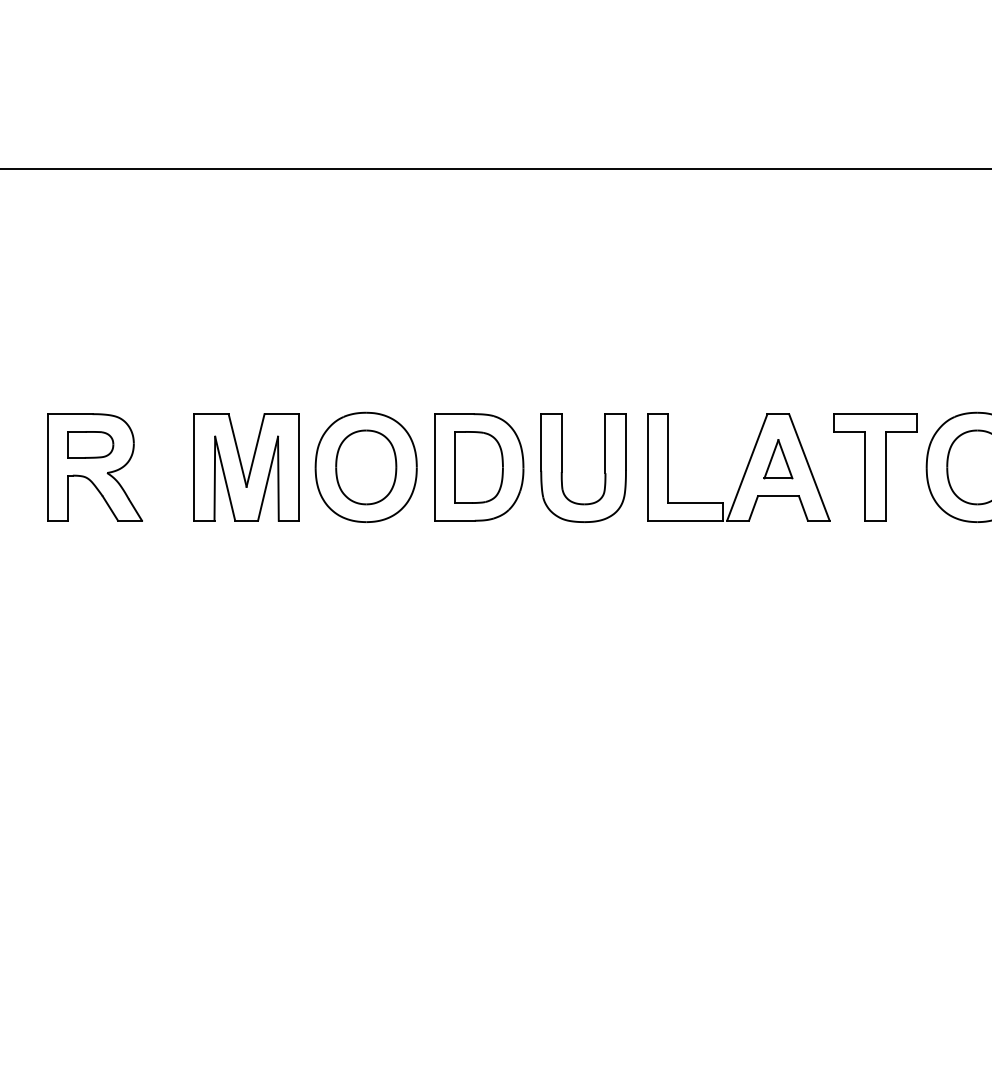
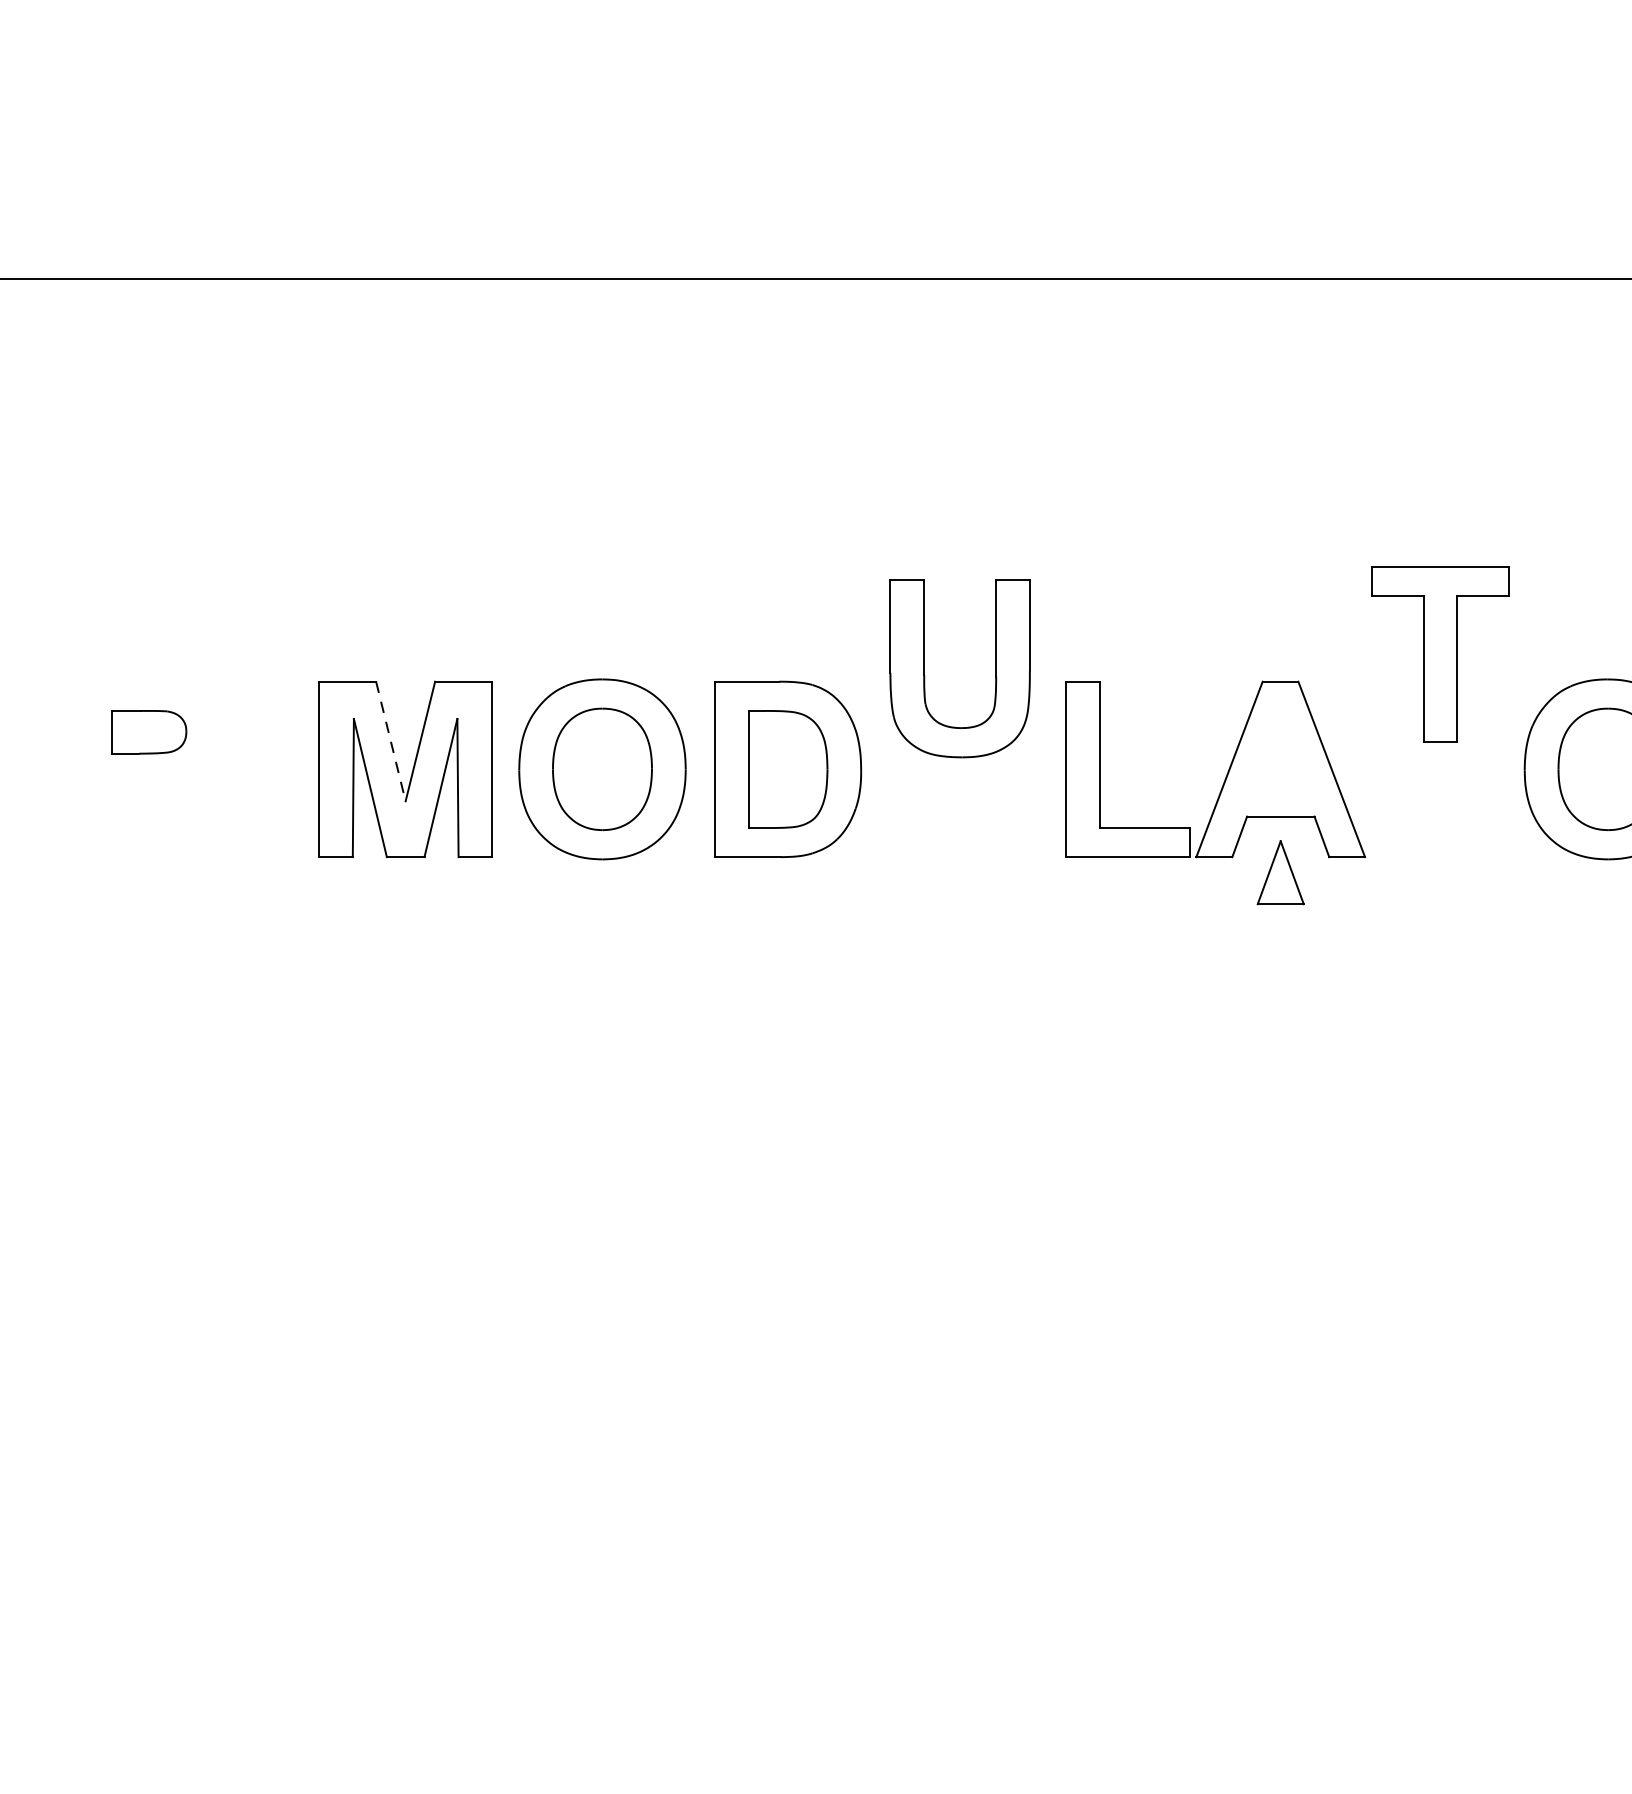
line: (237, 450) -> (390, 741), solid -> dashed
part: (778, 459) -> (1280, 873), moved
part: (94, 467) -> (155, 769), removed
part: (562, 467) -> (925, 667), moved
part: (875, 467) -> (1440, 654), moved

